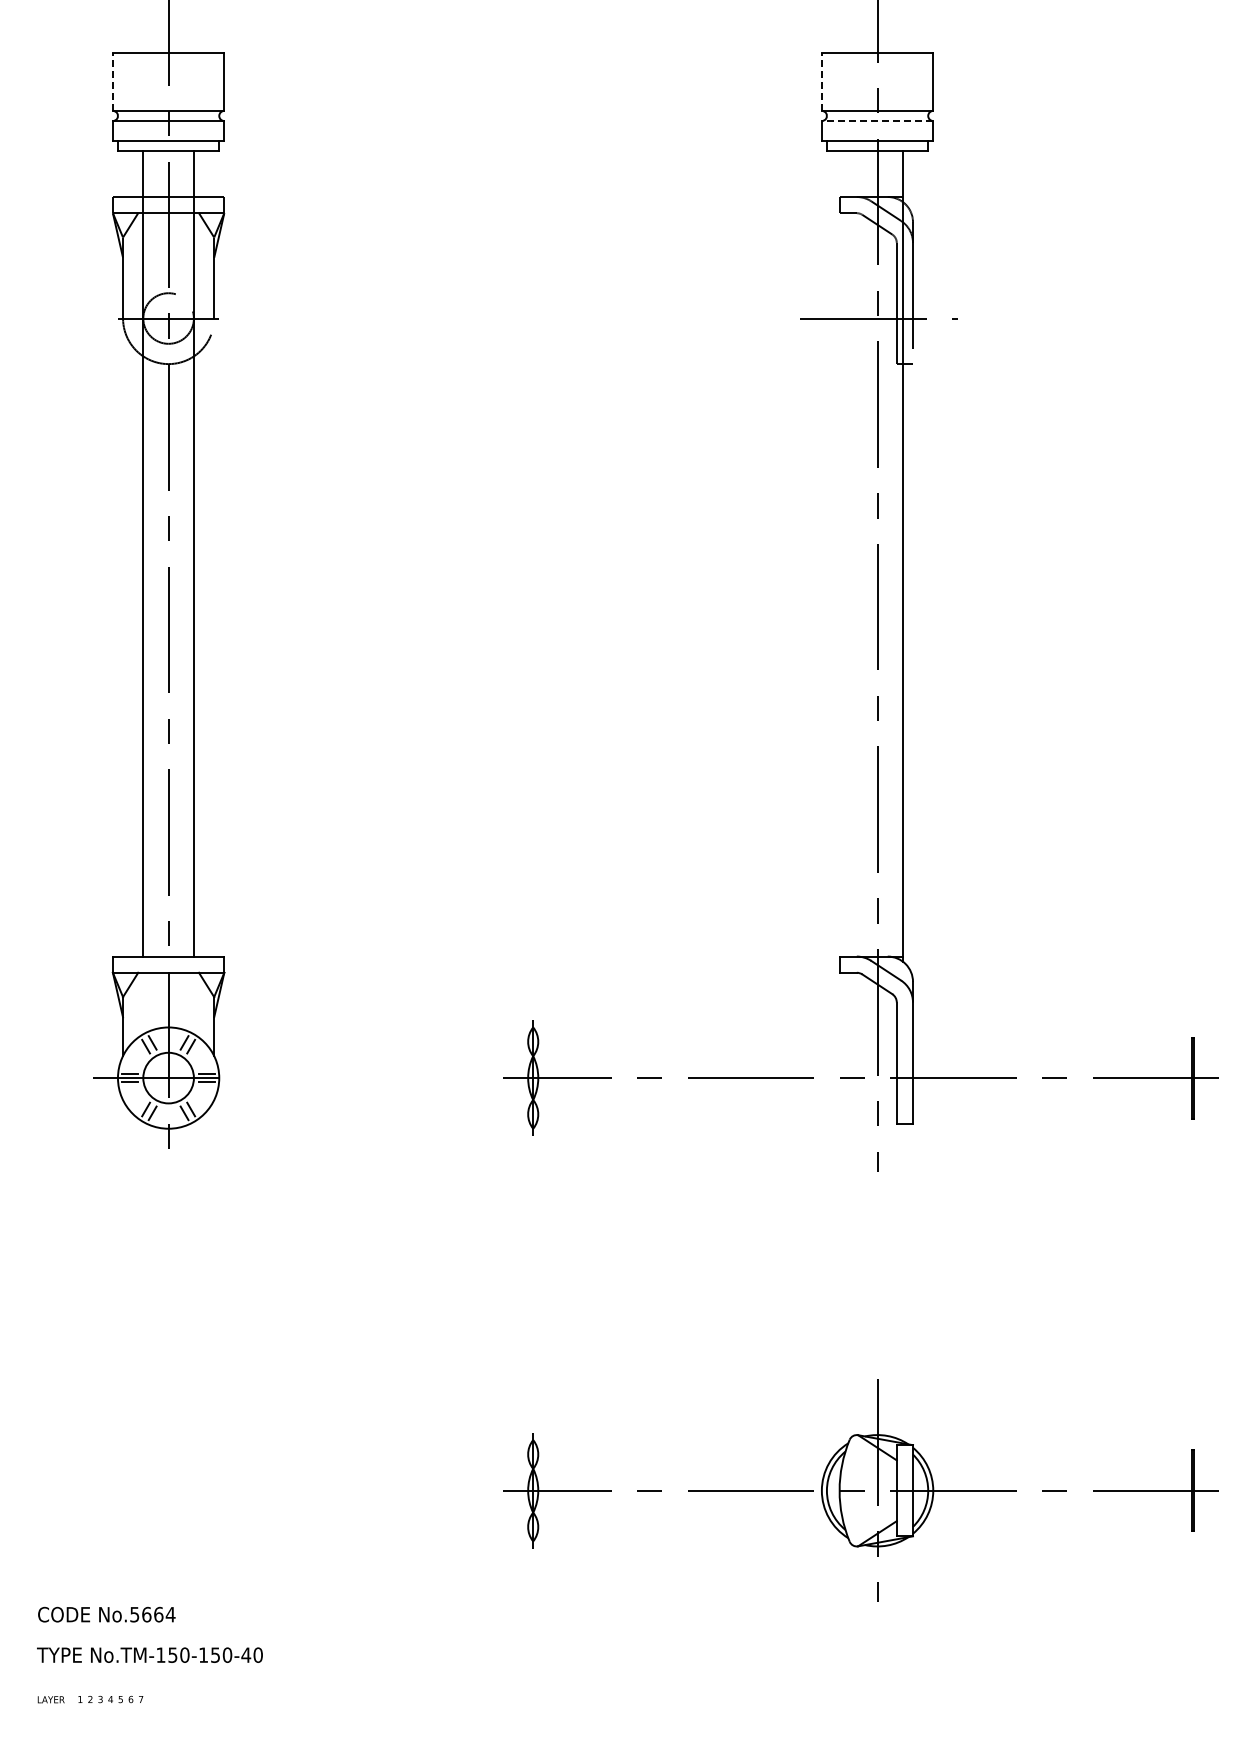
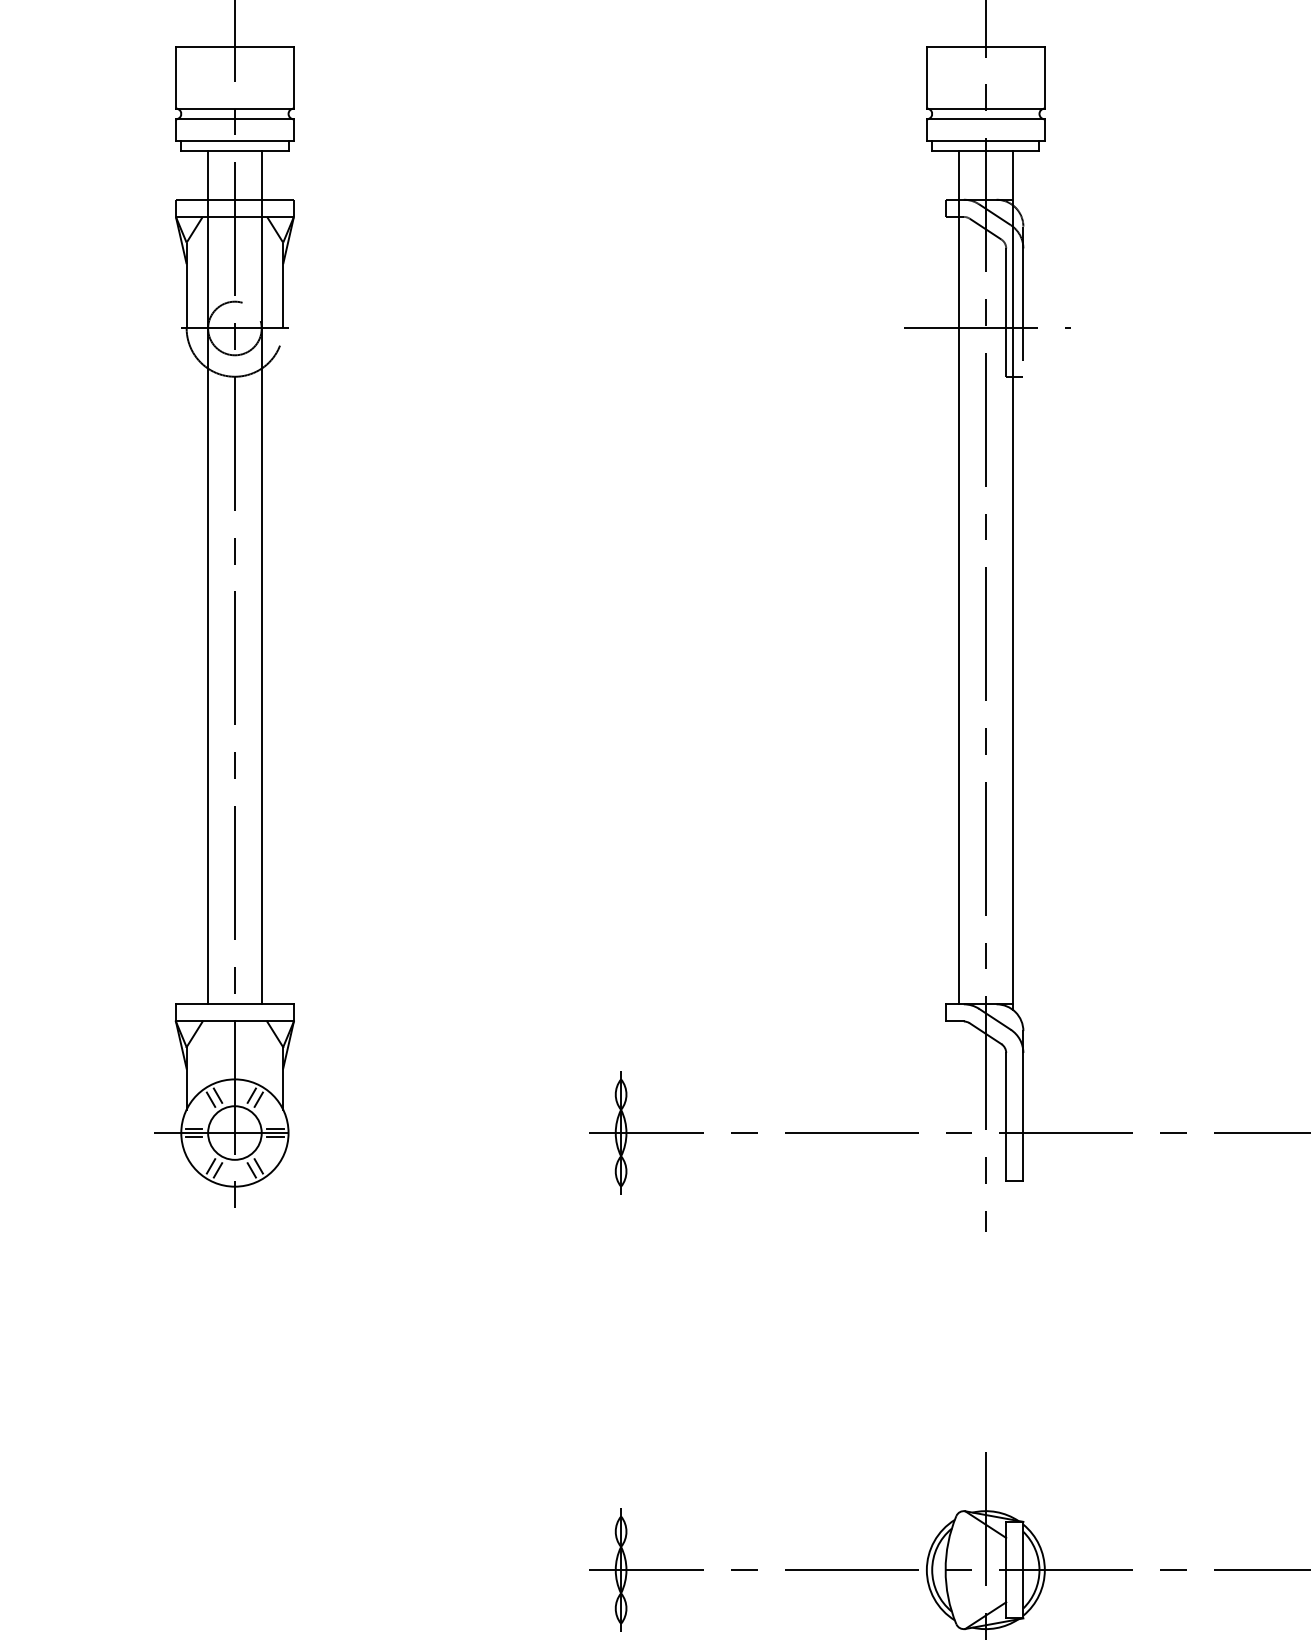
line: (112, 81) -> (175, 77), dashed -> solid
line: (821, 81) -> (926, 77), dashed -> solid
line: (877, 121) -> (985, 119), dashed -> solid
line: (852, 553) -> (959, 577), added

